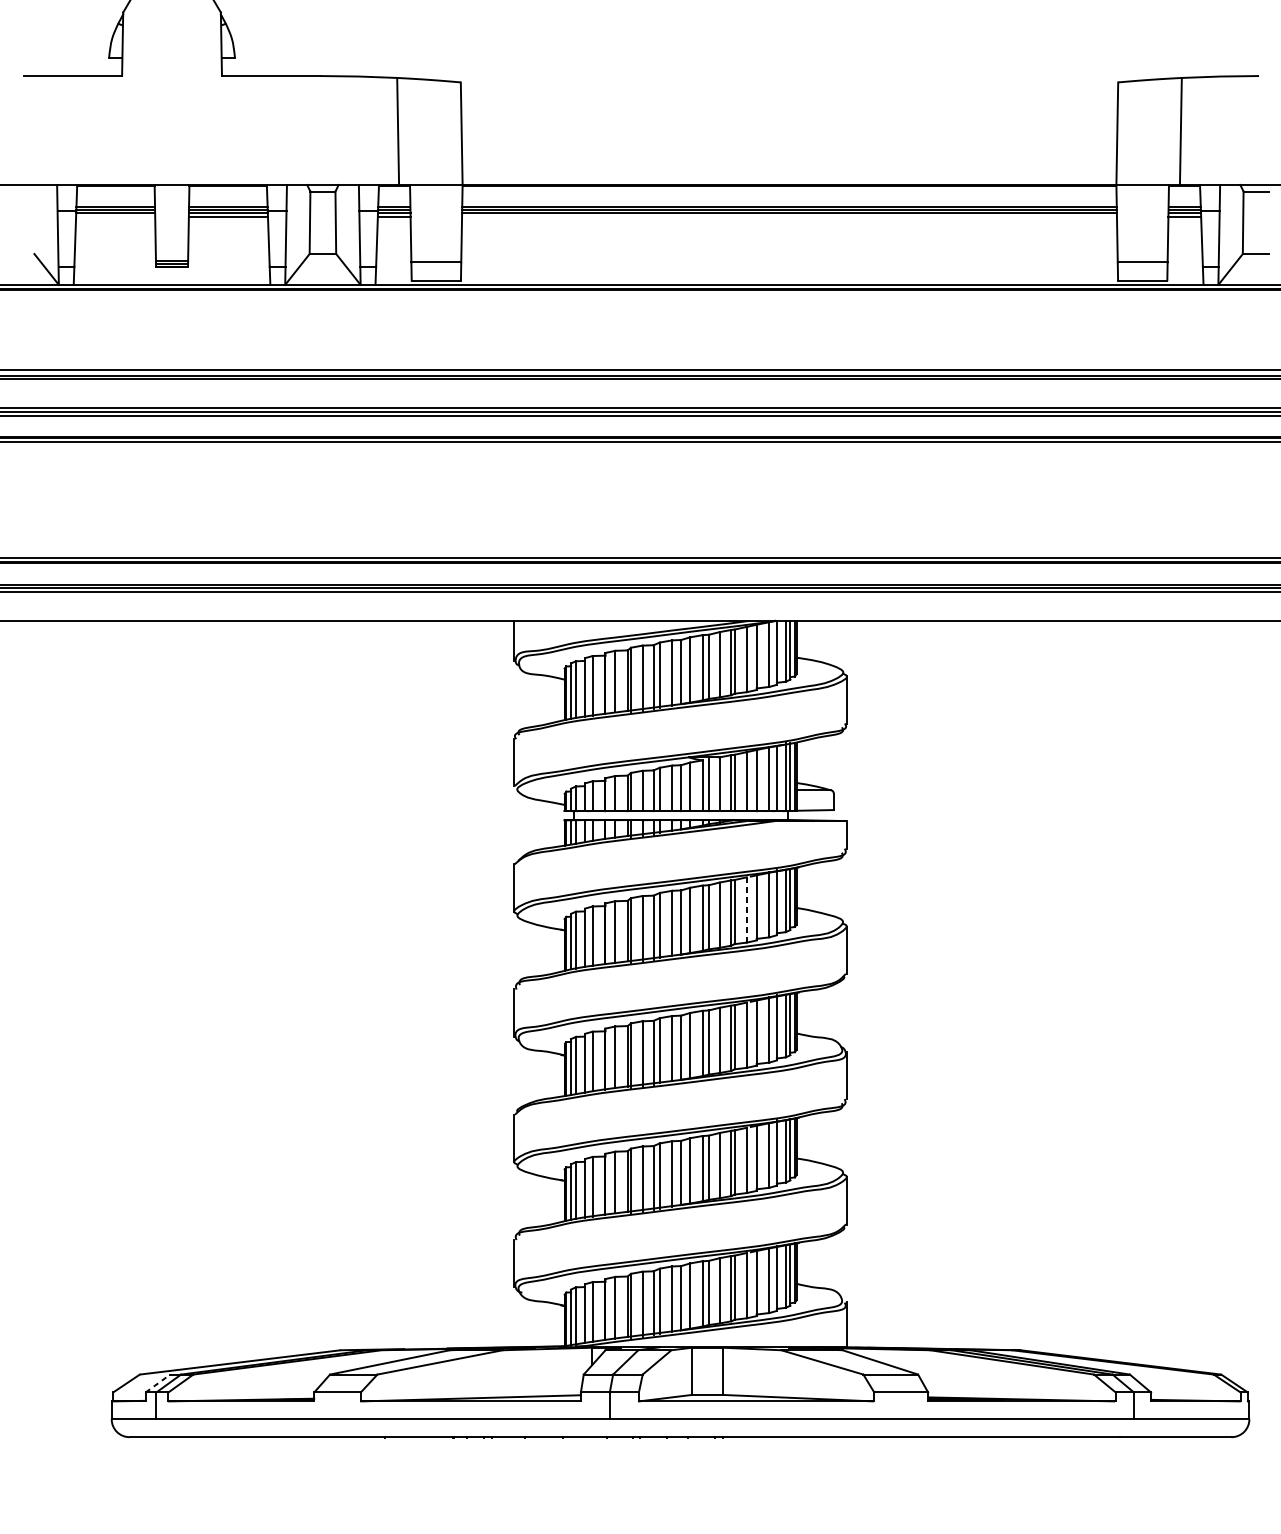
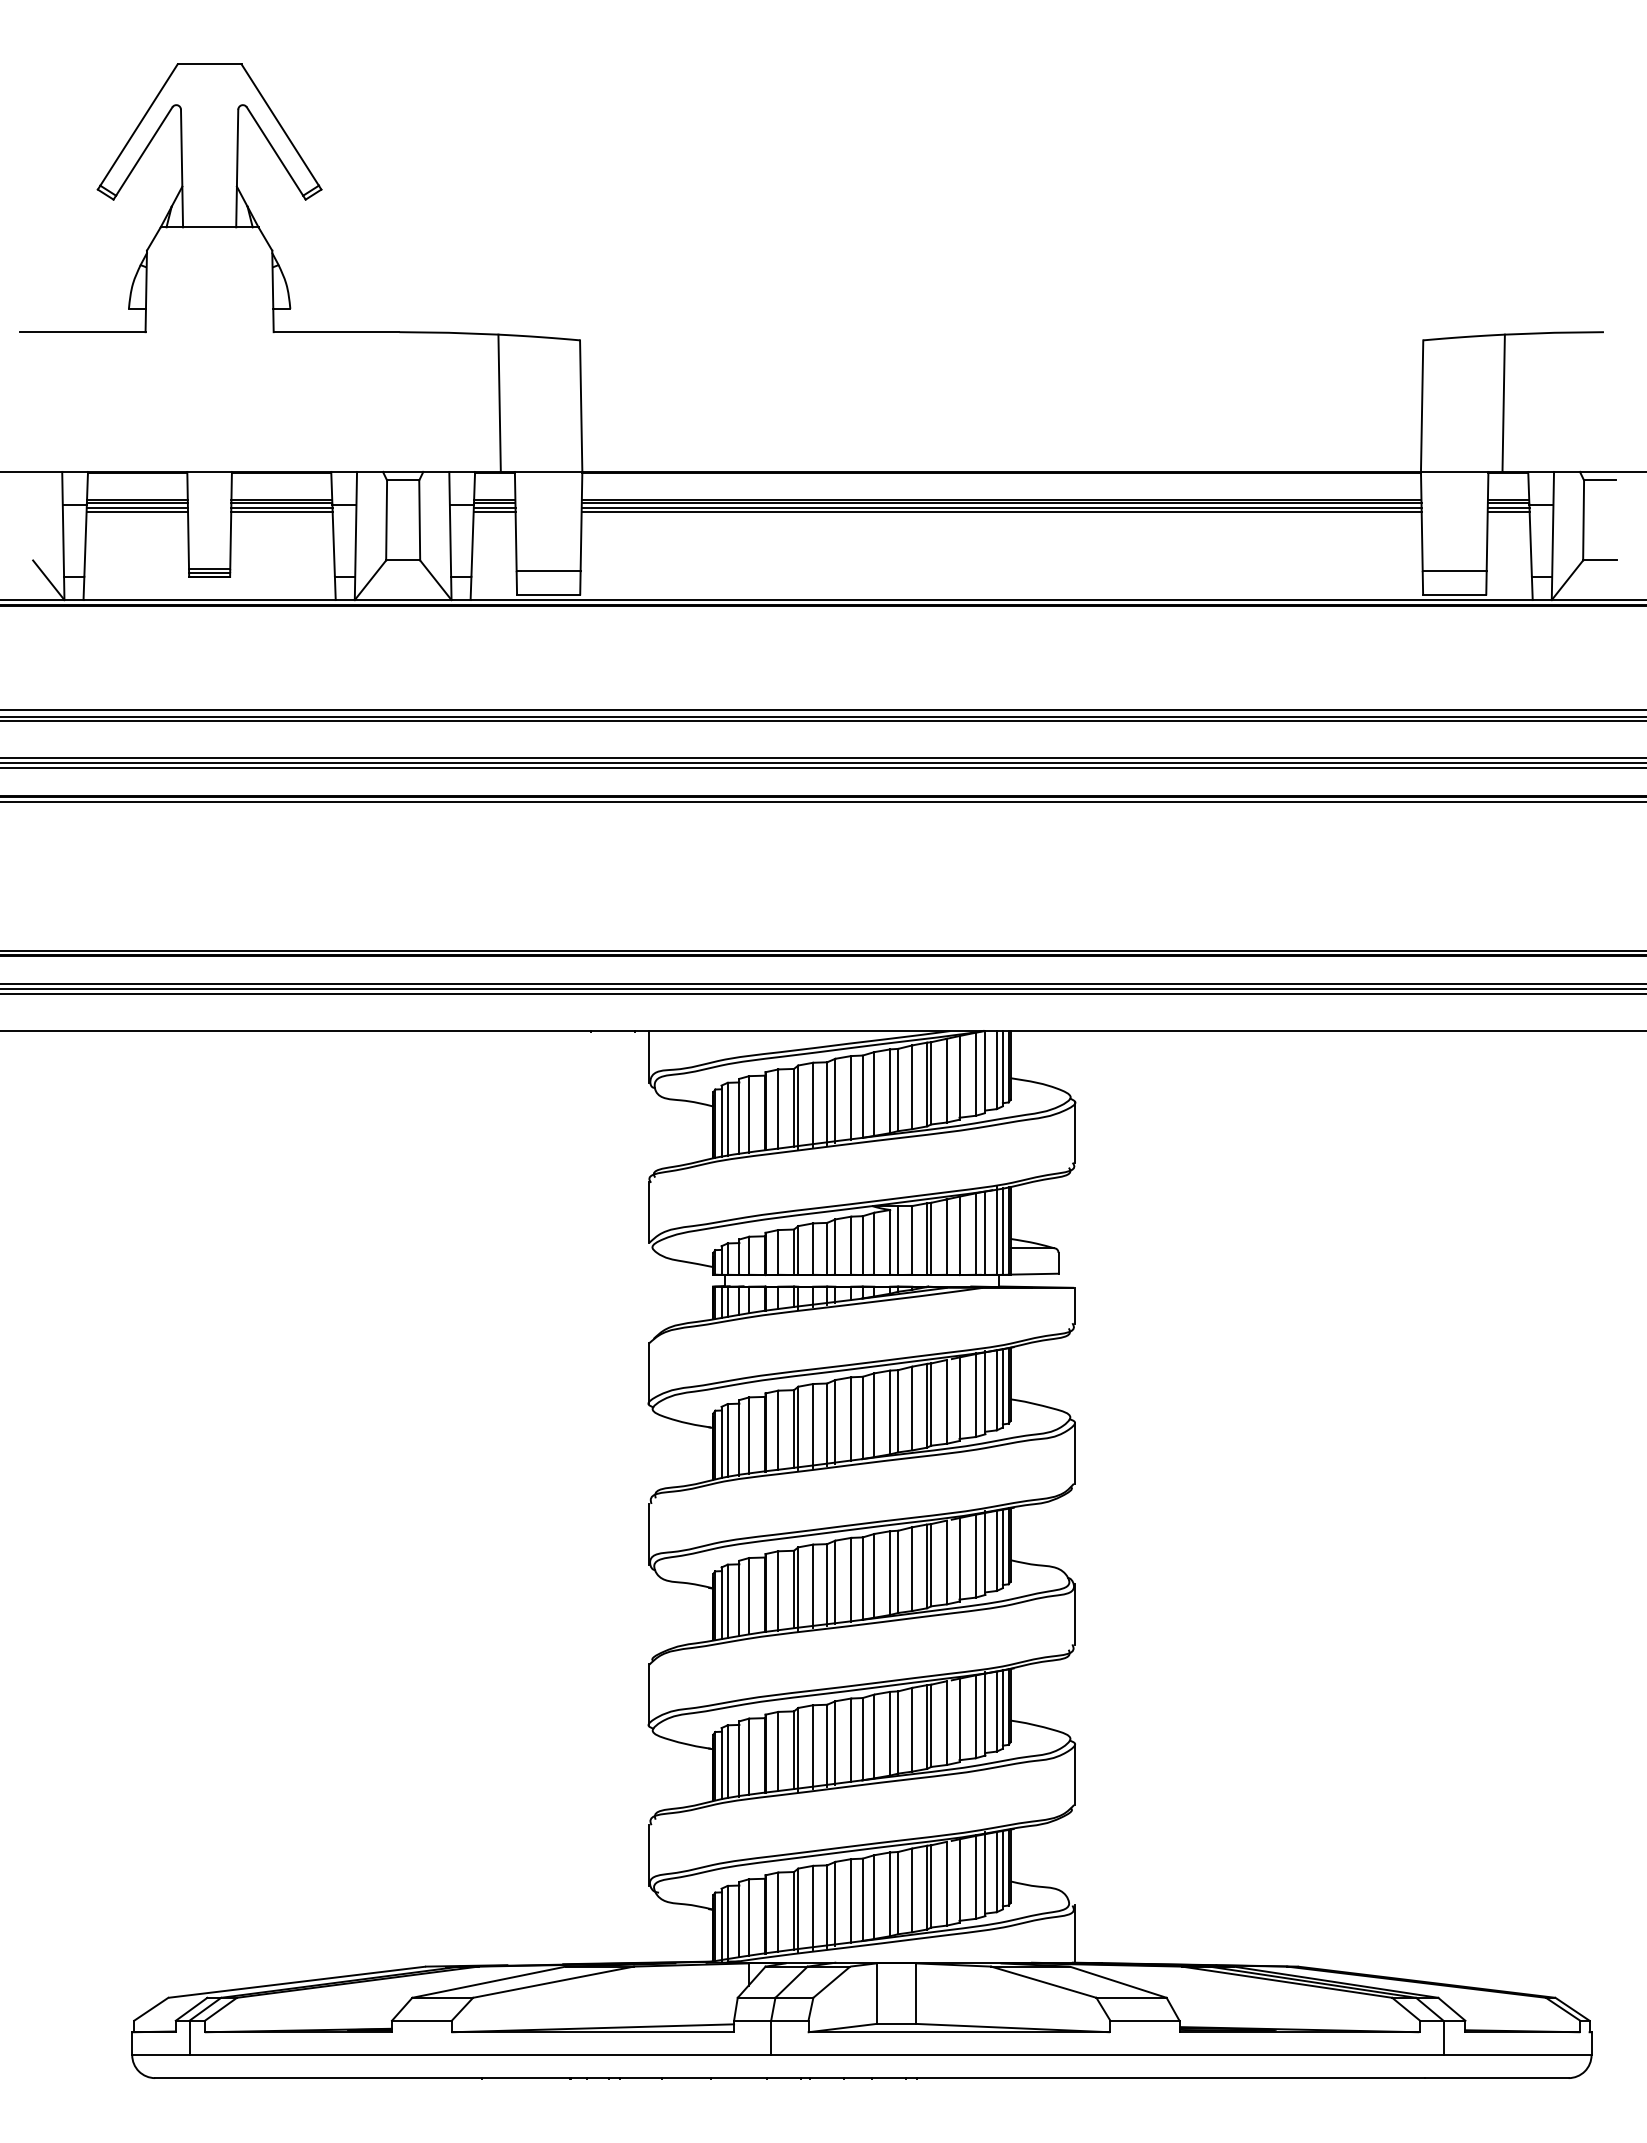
line: (115, 216) -> (137, 512), added
line: (789, 216) -> (1001, 512), added
line: (746, 909) -> (946, 1401), dashed -> solid
line: (157, 1383) -> (191, 2009), dashed -> solid

